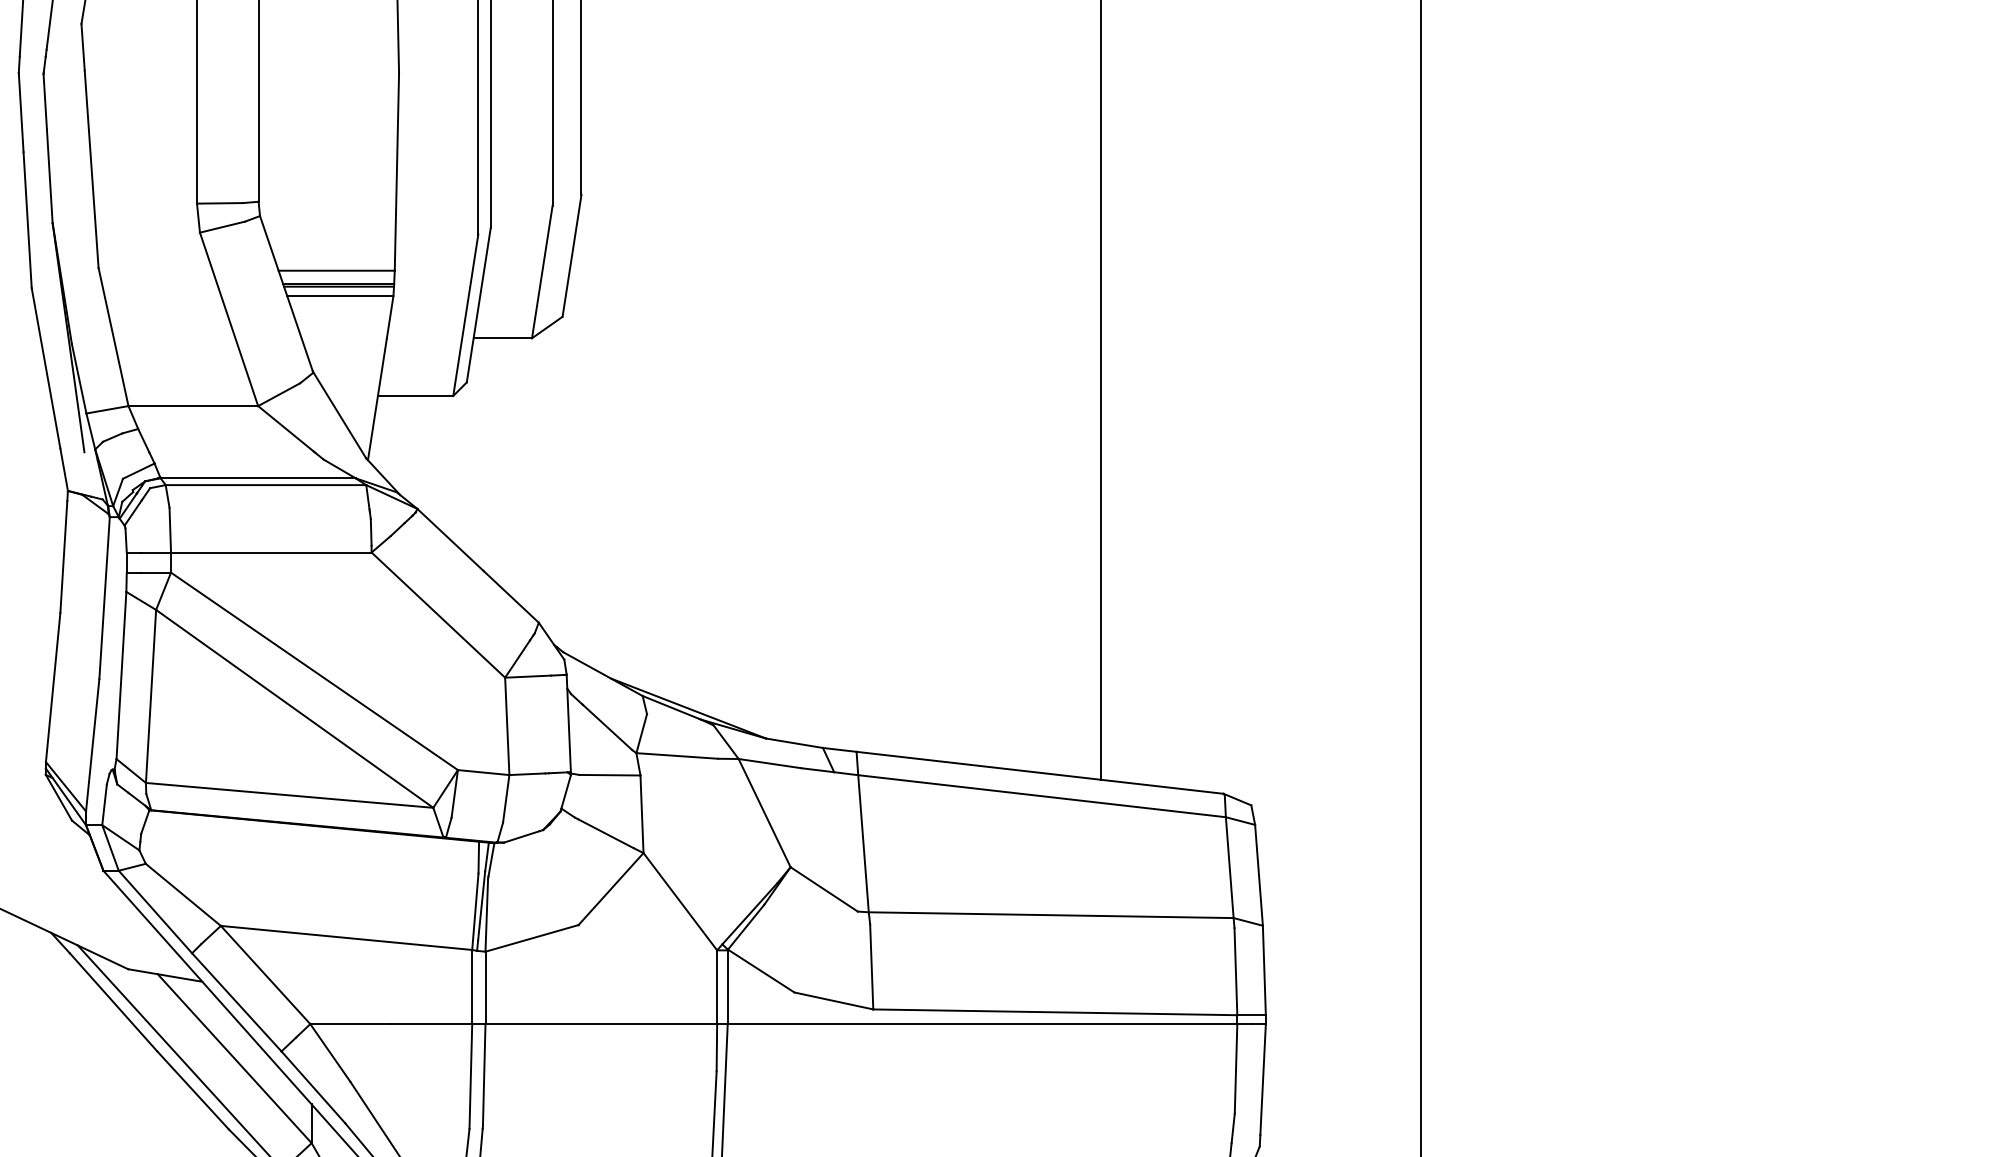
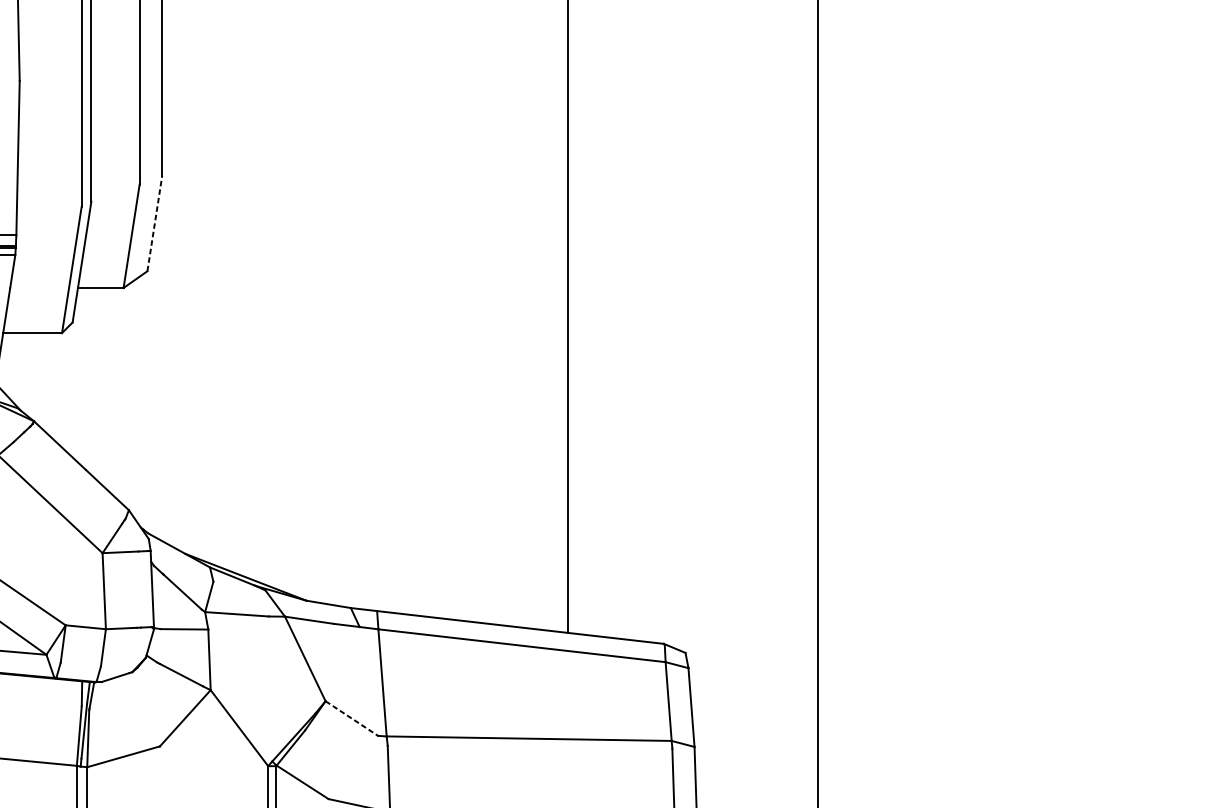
line: (572, 255) -> (155, 223), solid -> dashed
line: (824, 889) -> (352, 718), solid -> dashed

